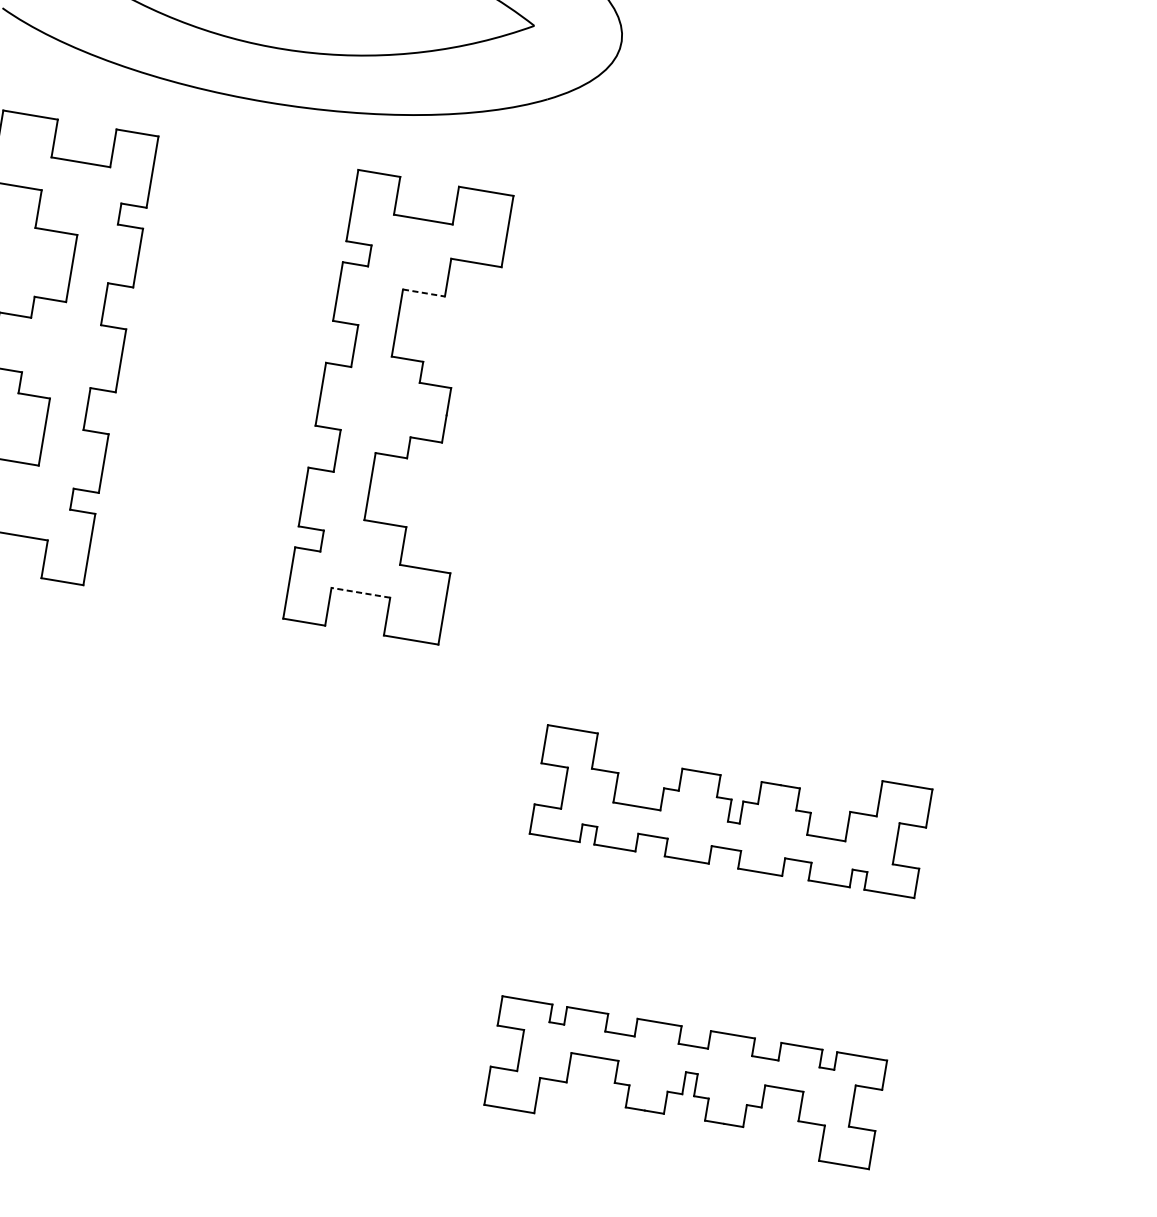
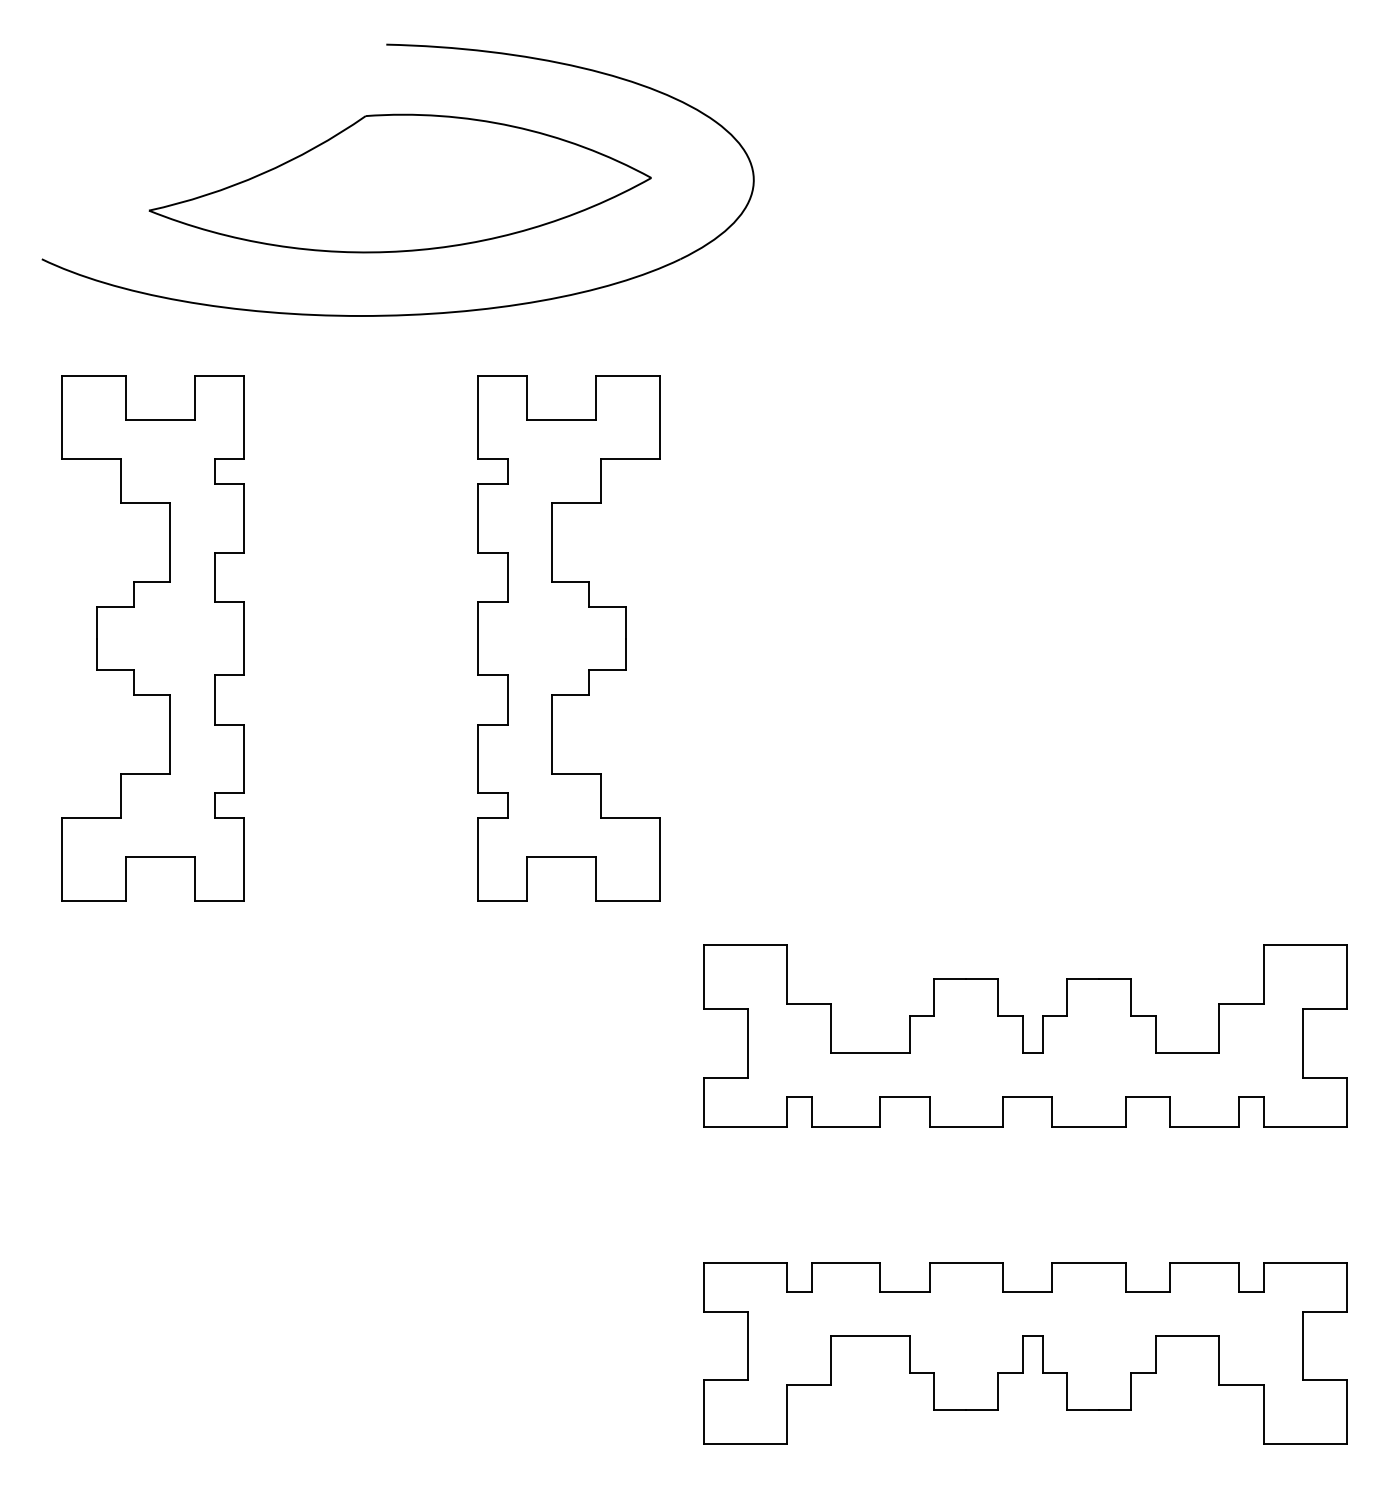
line: (423, 293) -> (576, 503), dashed -> solid
line: (360, 593) -> (561, 857), dashed -> solid
part: (731, 811) -> (1025, 1035), size x1.43
part: (685, 1082) -> (1025, 1353), size x1.43

